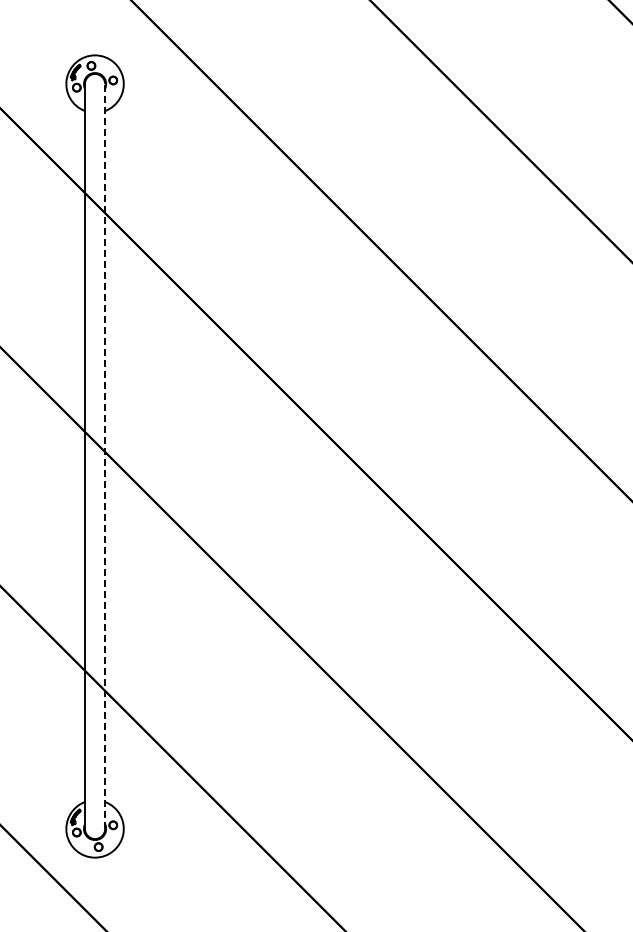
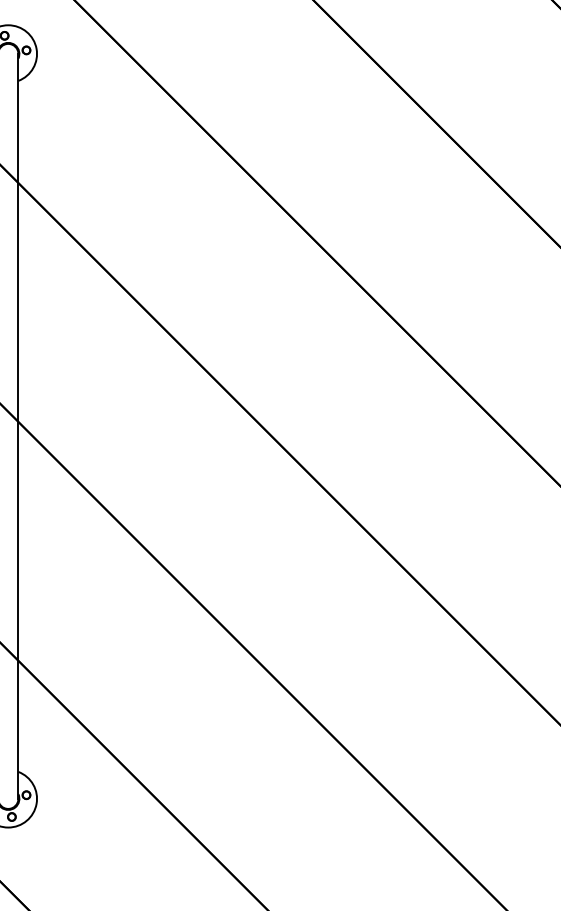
line: (105, 456) -> (18, 426), dashed -> solid

